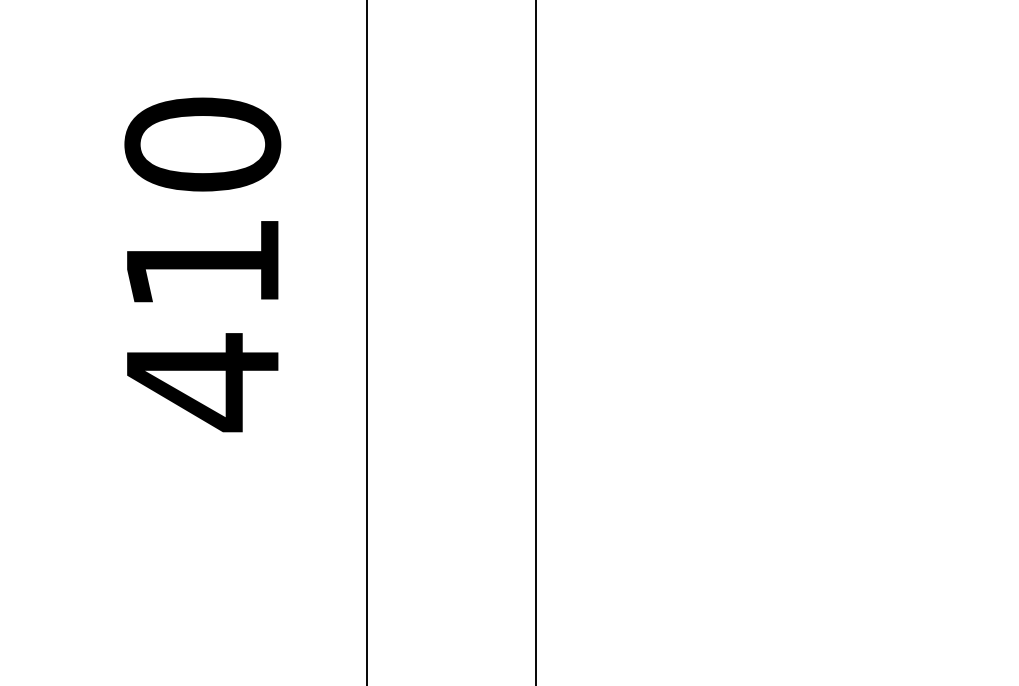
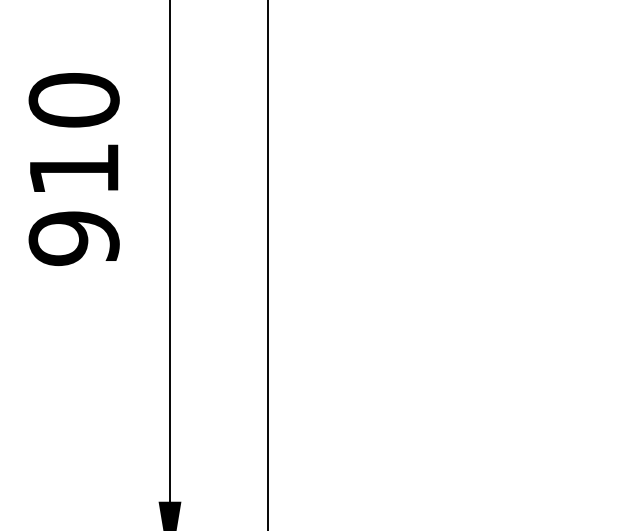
text: (201, 382) -> (73, 238), 410 -> 910

